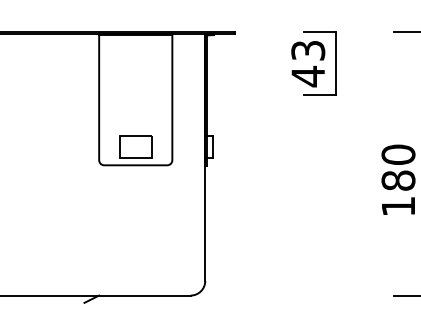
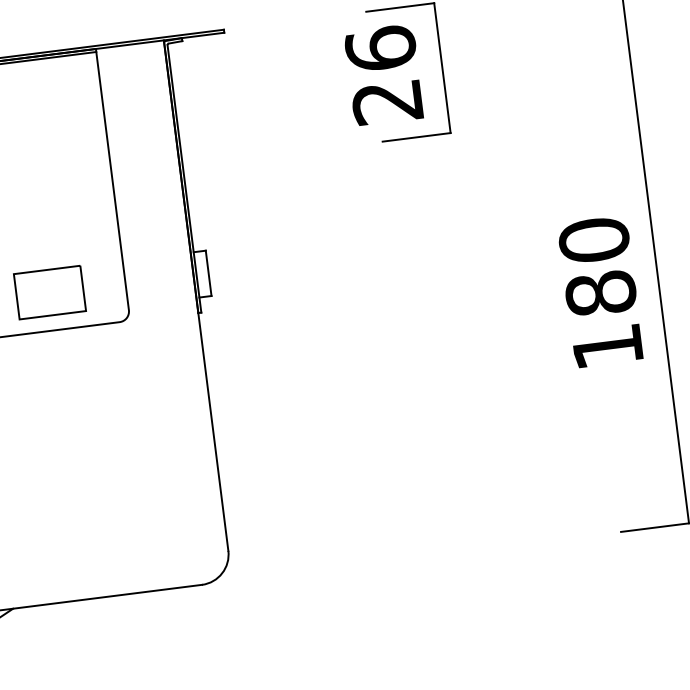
text: (308, 63) -> (384, 75), 43 -> 26

